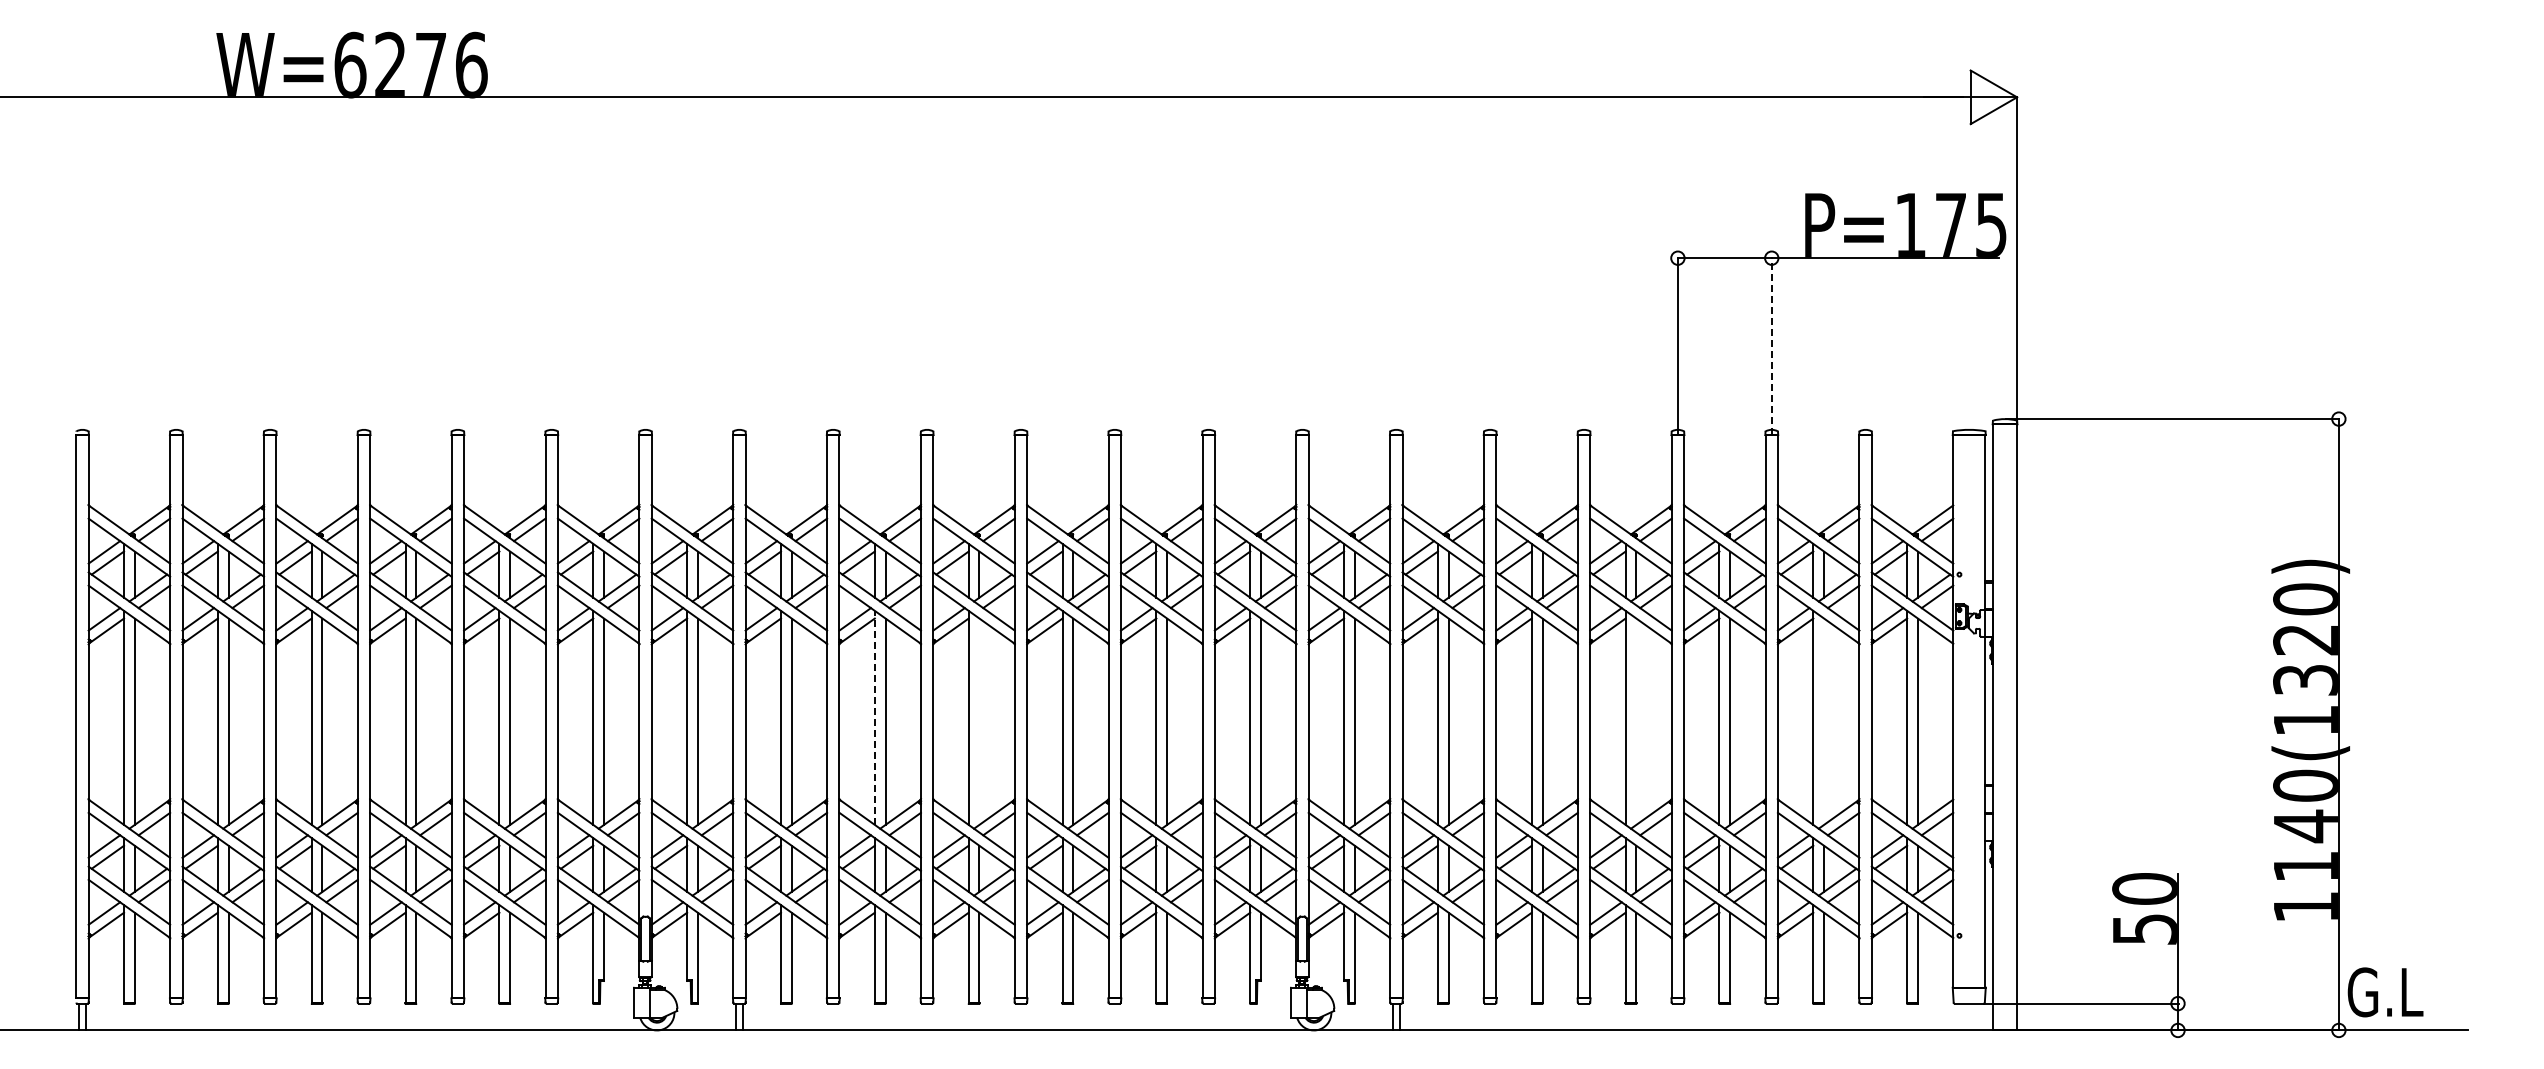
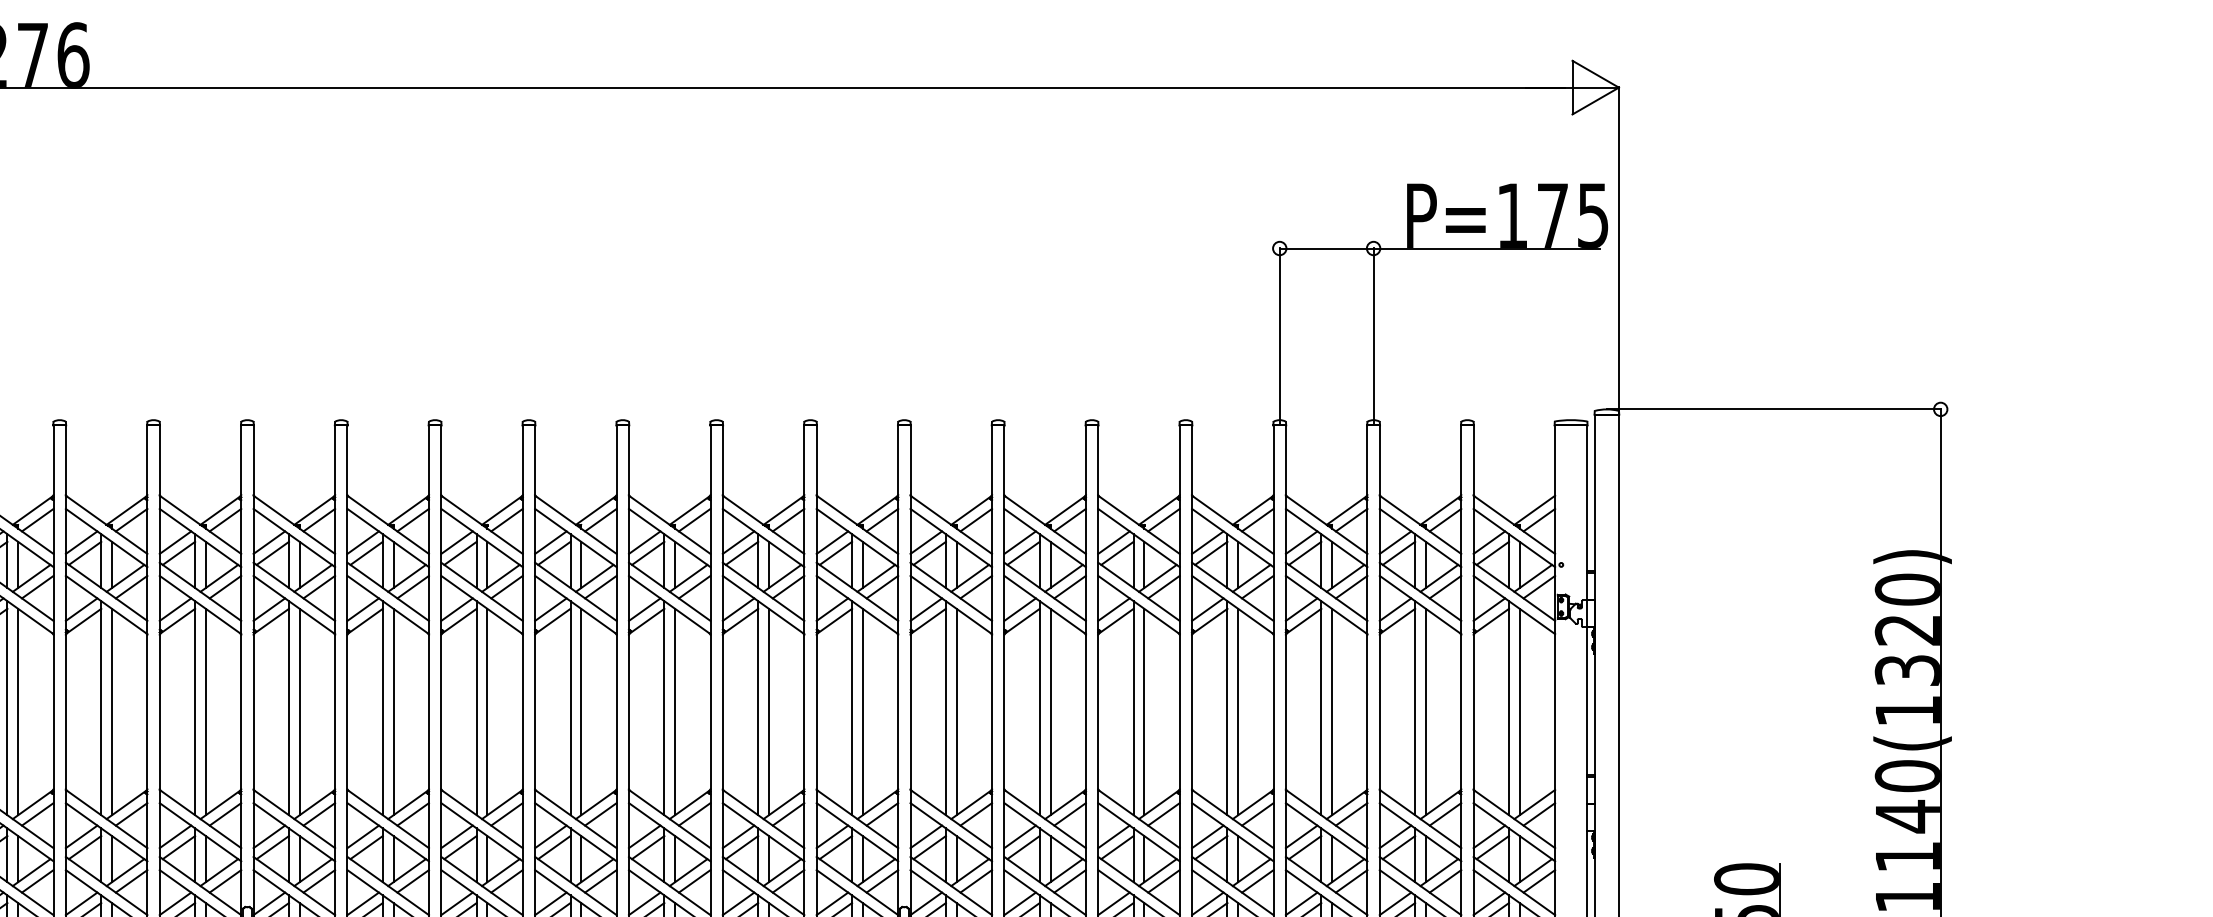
line: (1771, 345) -> (1373, 335), dashed -> solid
line: (874, 717) -> (476, 707), dashed -> solid
line: (979, 721) -> (581, 711), added
line: (1636, 721) -> (1238, 711), added
line: (1824, 721) -> (1426, 711), added

